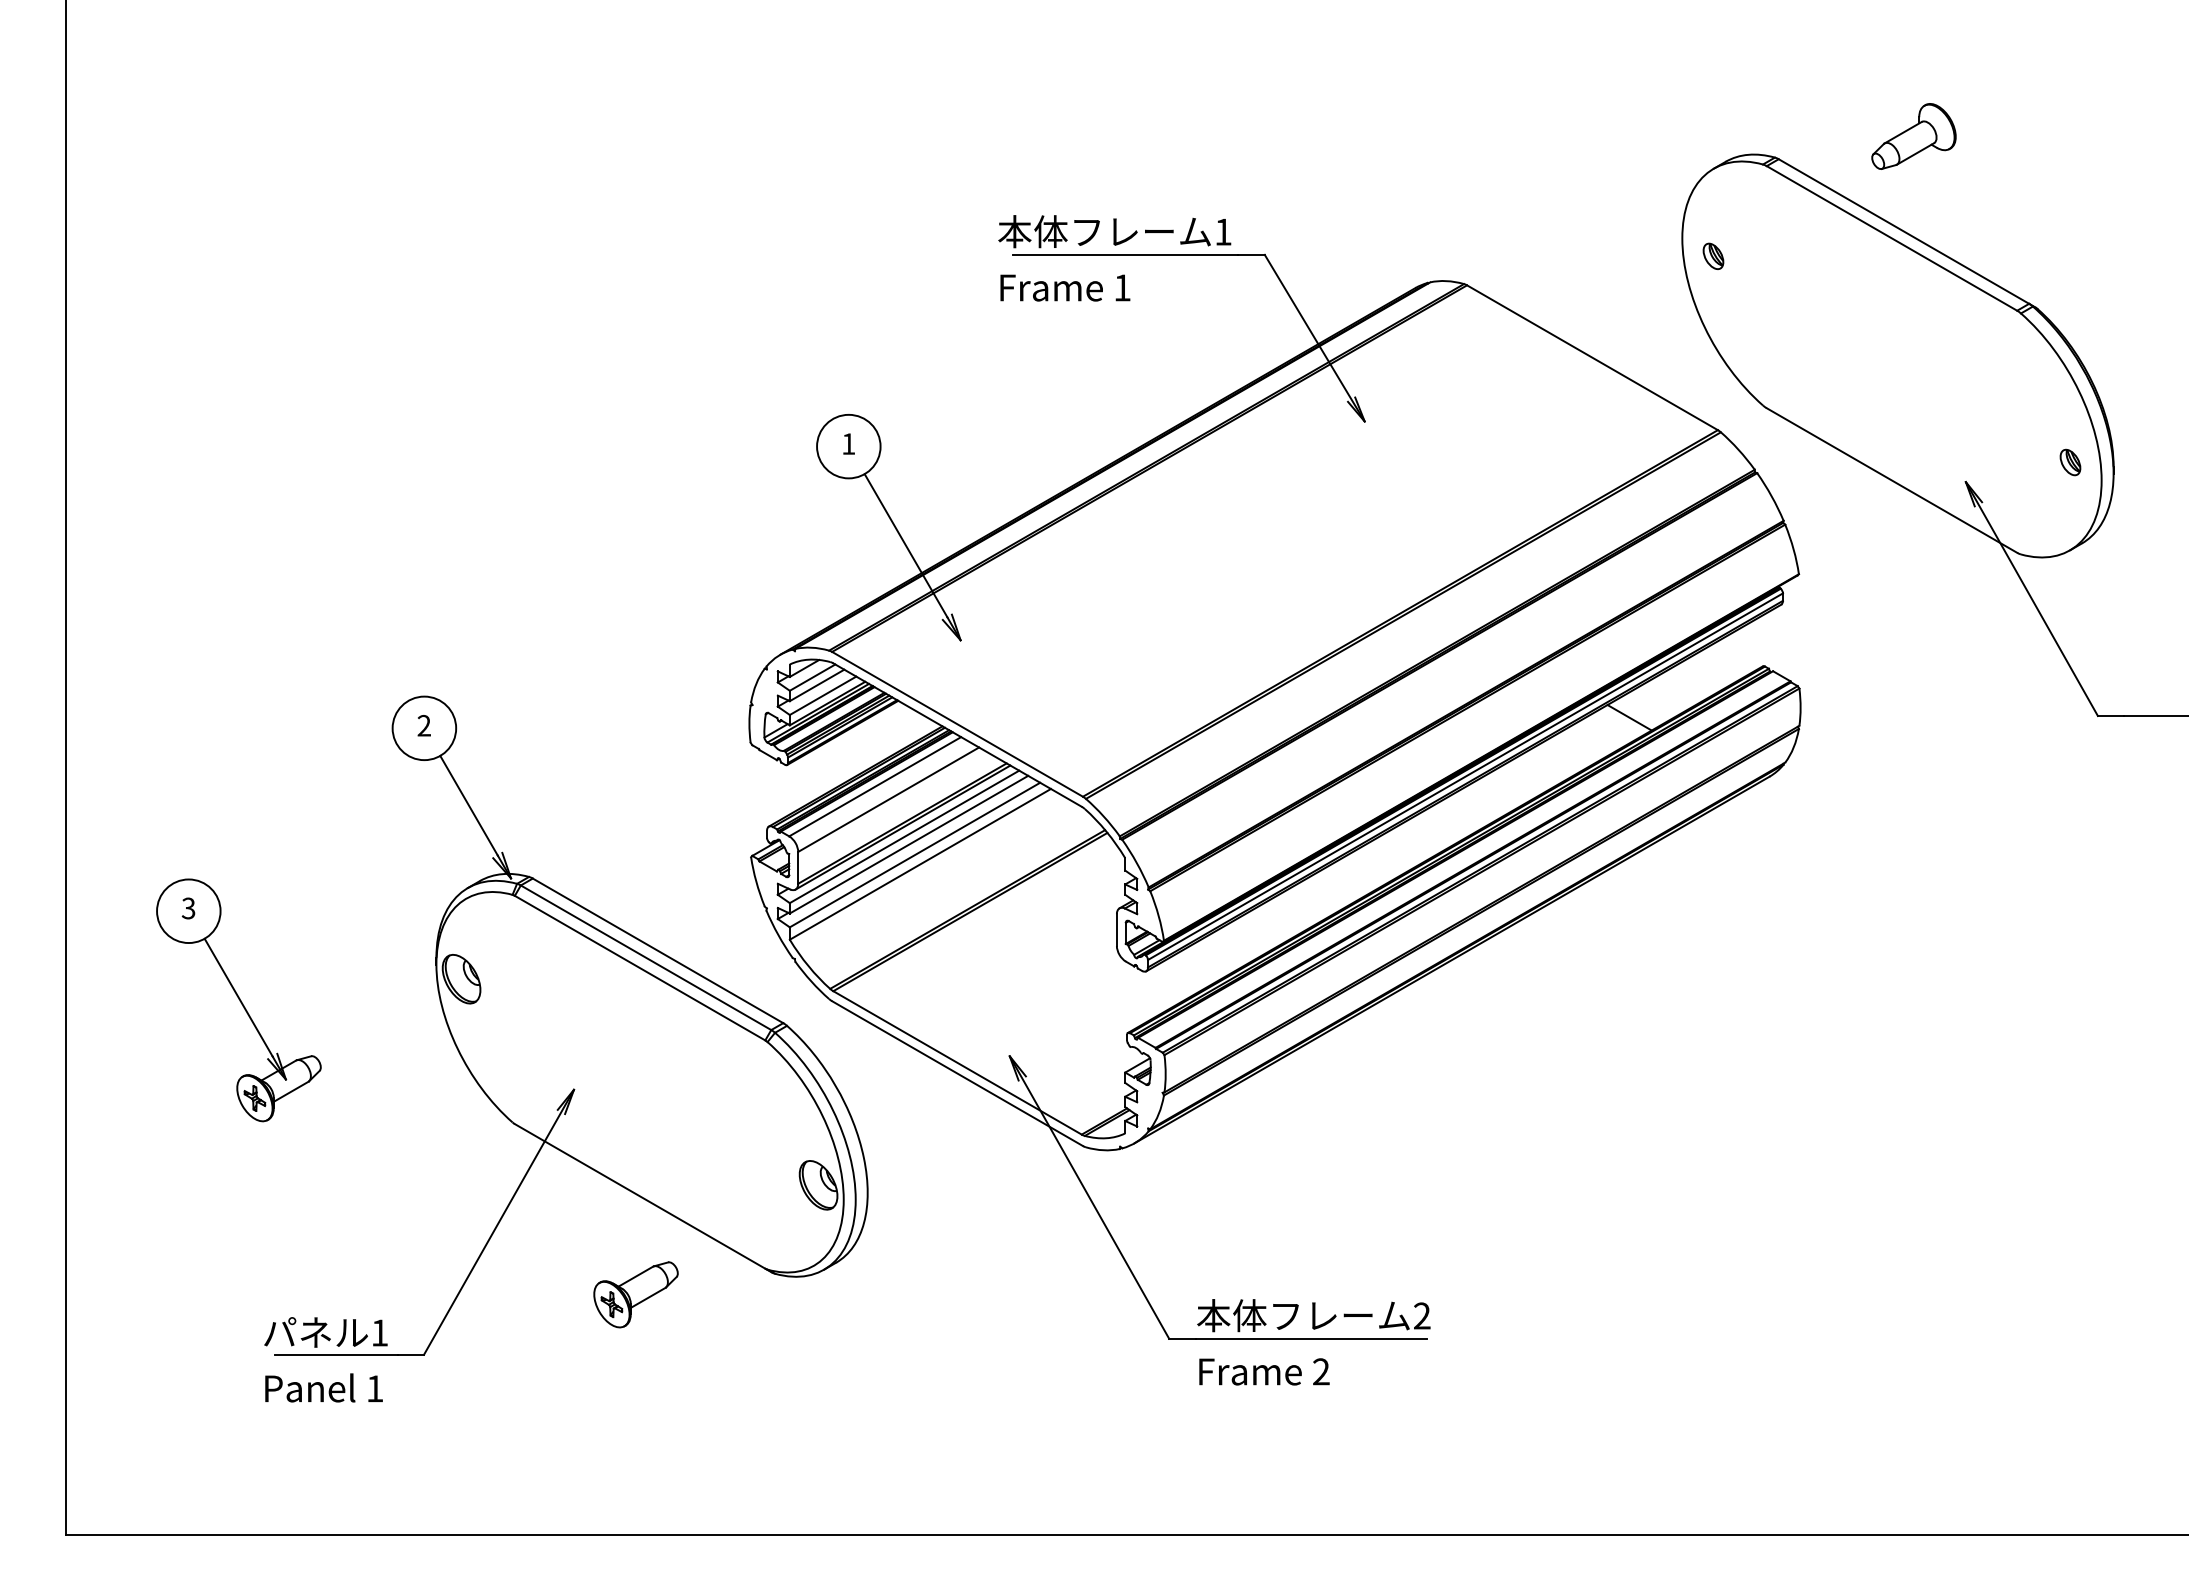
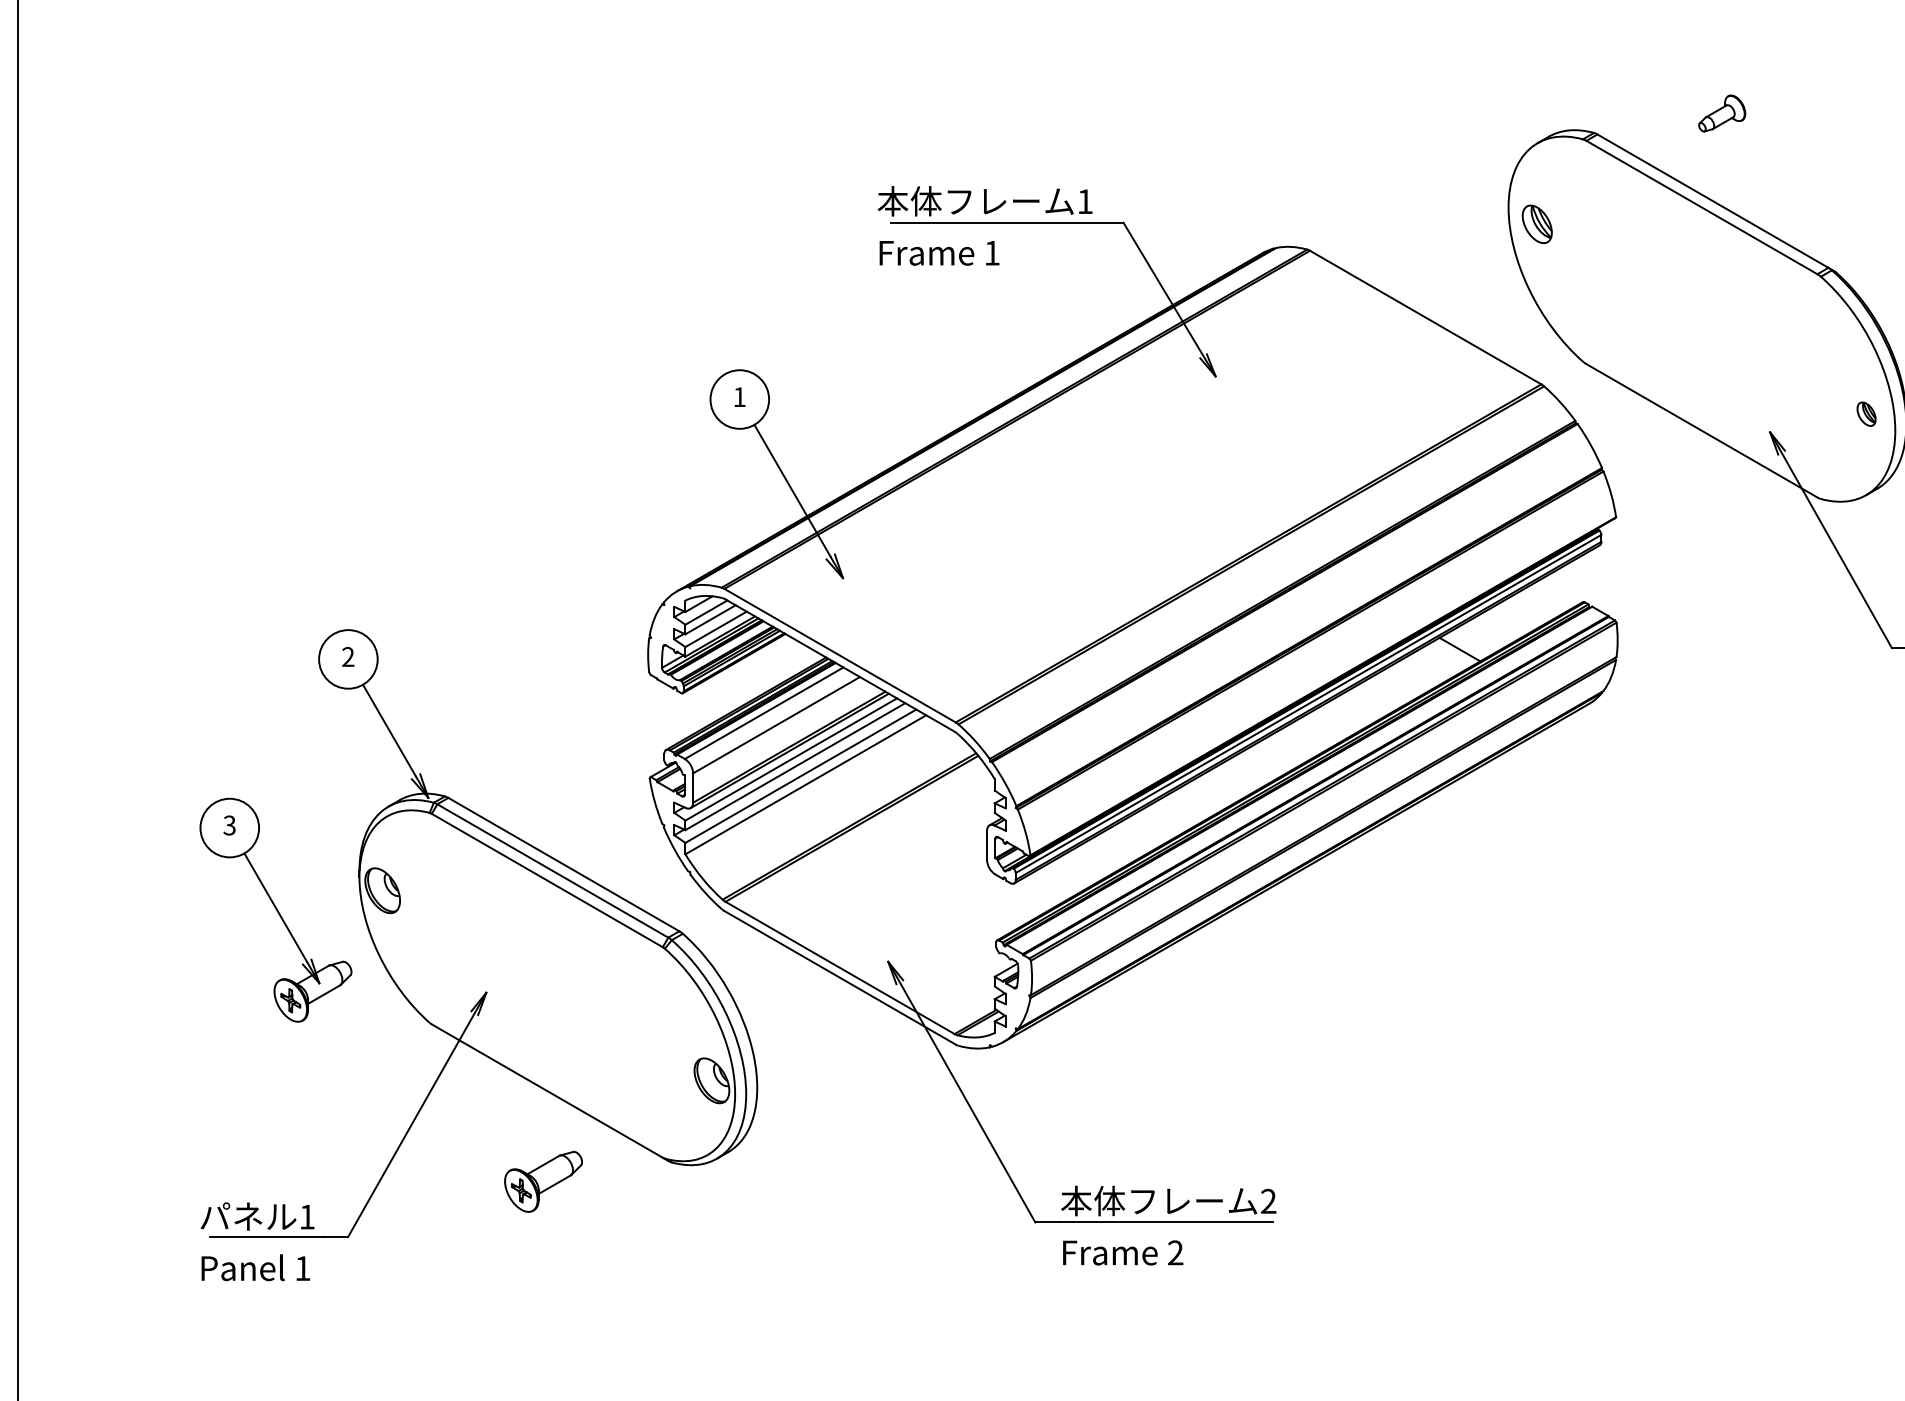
part: (1913, 136) -> (1721, 113), size x0.6
part: (1713, 255) -> (1537, 223), size x1.6
part: (238, 1000) -> (275, 910), moved

